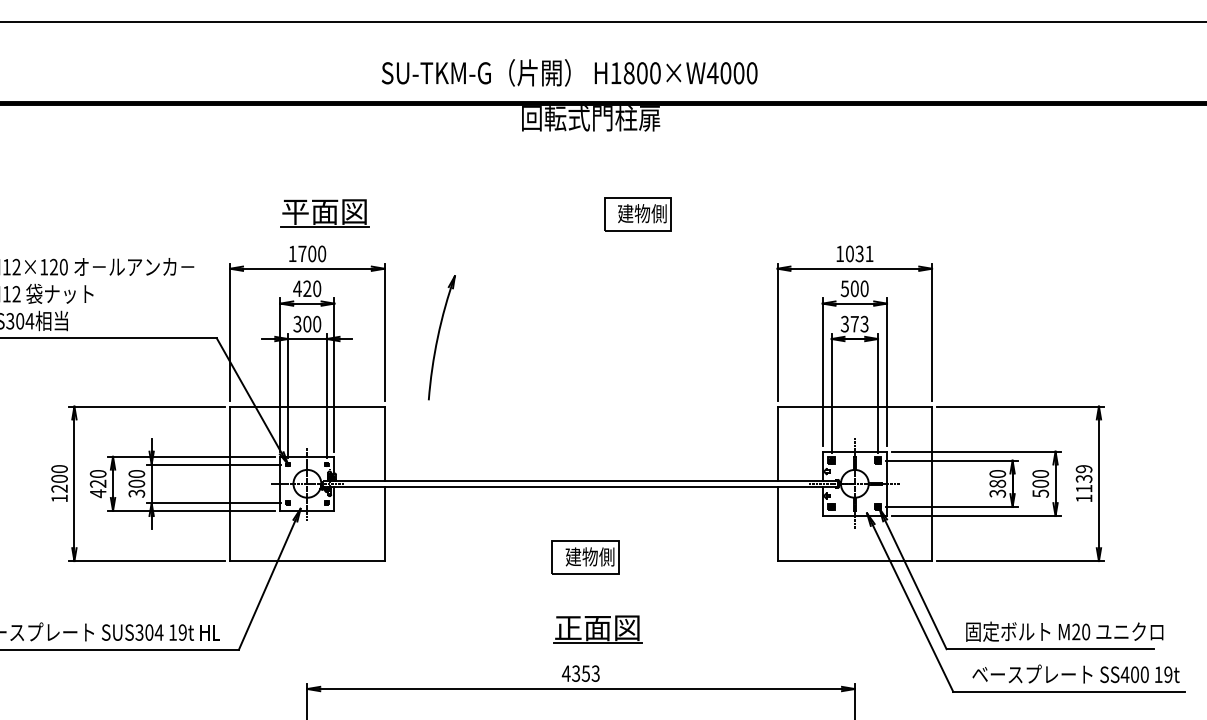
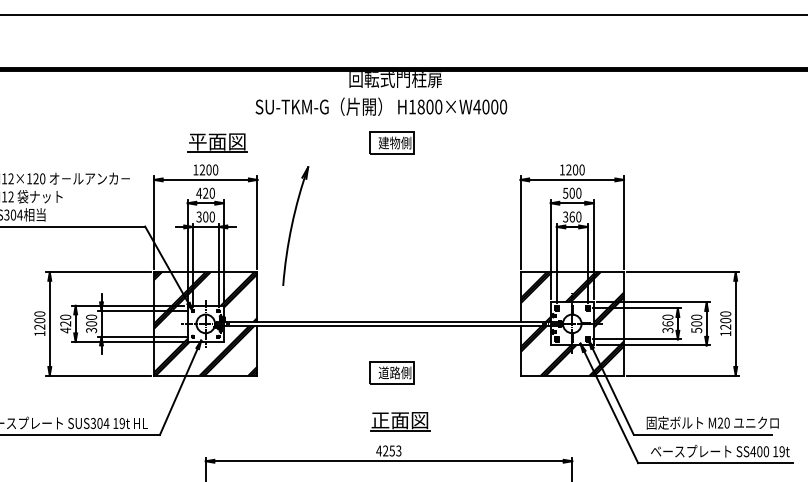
text: (569, 72) -> (381, 106), moved
part: (637, 212) -> (391, 142), moved
text: (302, 253) -> (202, 169), 1700 -> 1200
text: (859, 253) -> (575, 169), 1031 -> 1200
text: (859, 323) -> (575, 216), 373 -> 360
part: (441, 336) -> (295, 225), size x1.43
text: (1083, 478) -> (725, 320), 1139 -> 1200
hatch: (307, 483) -> (205, 323), added
hatch: (853, 483) -> (571, 323), added
text: (997, 483) -> (667, 323), 380 -> 360
text: (581, 556) -> (389, 372), 建物側 -> 道路側
text: (575, 674) -> (385, 451), 4353 -> 4253

